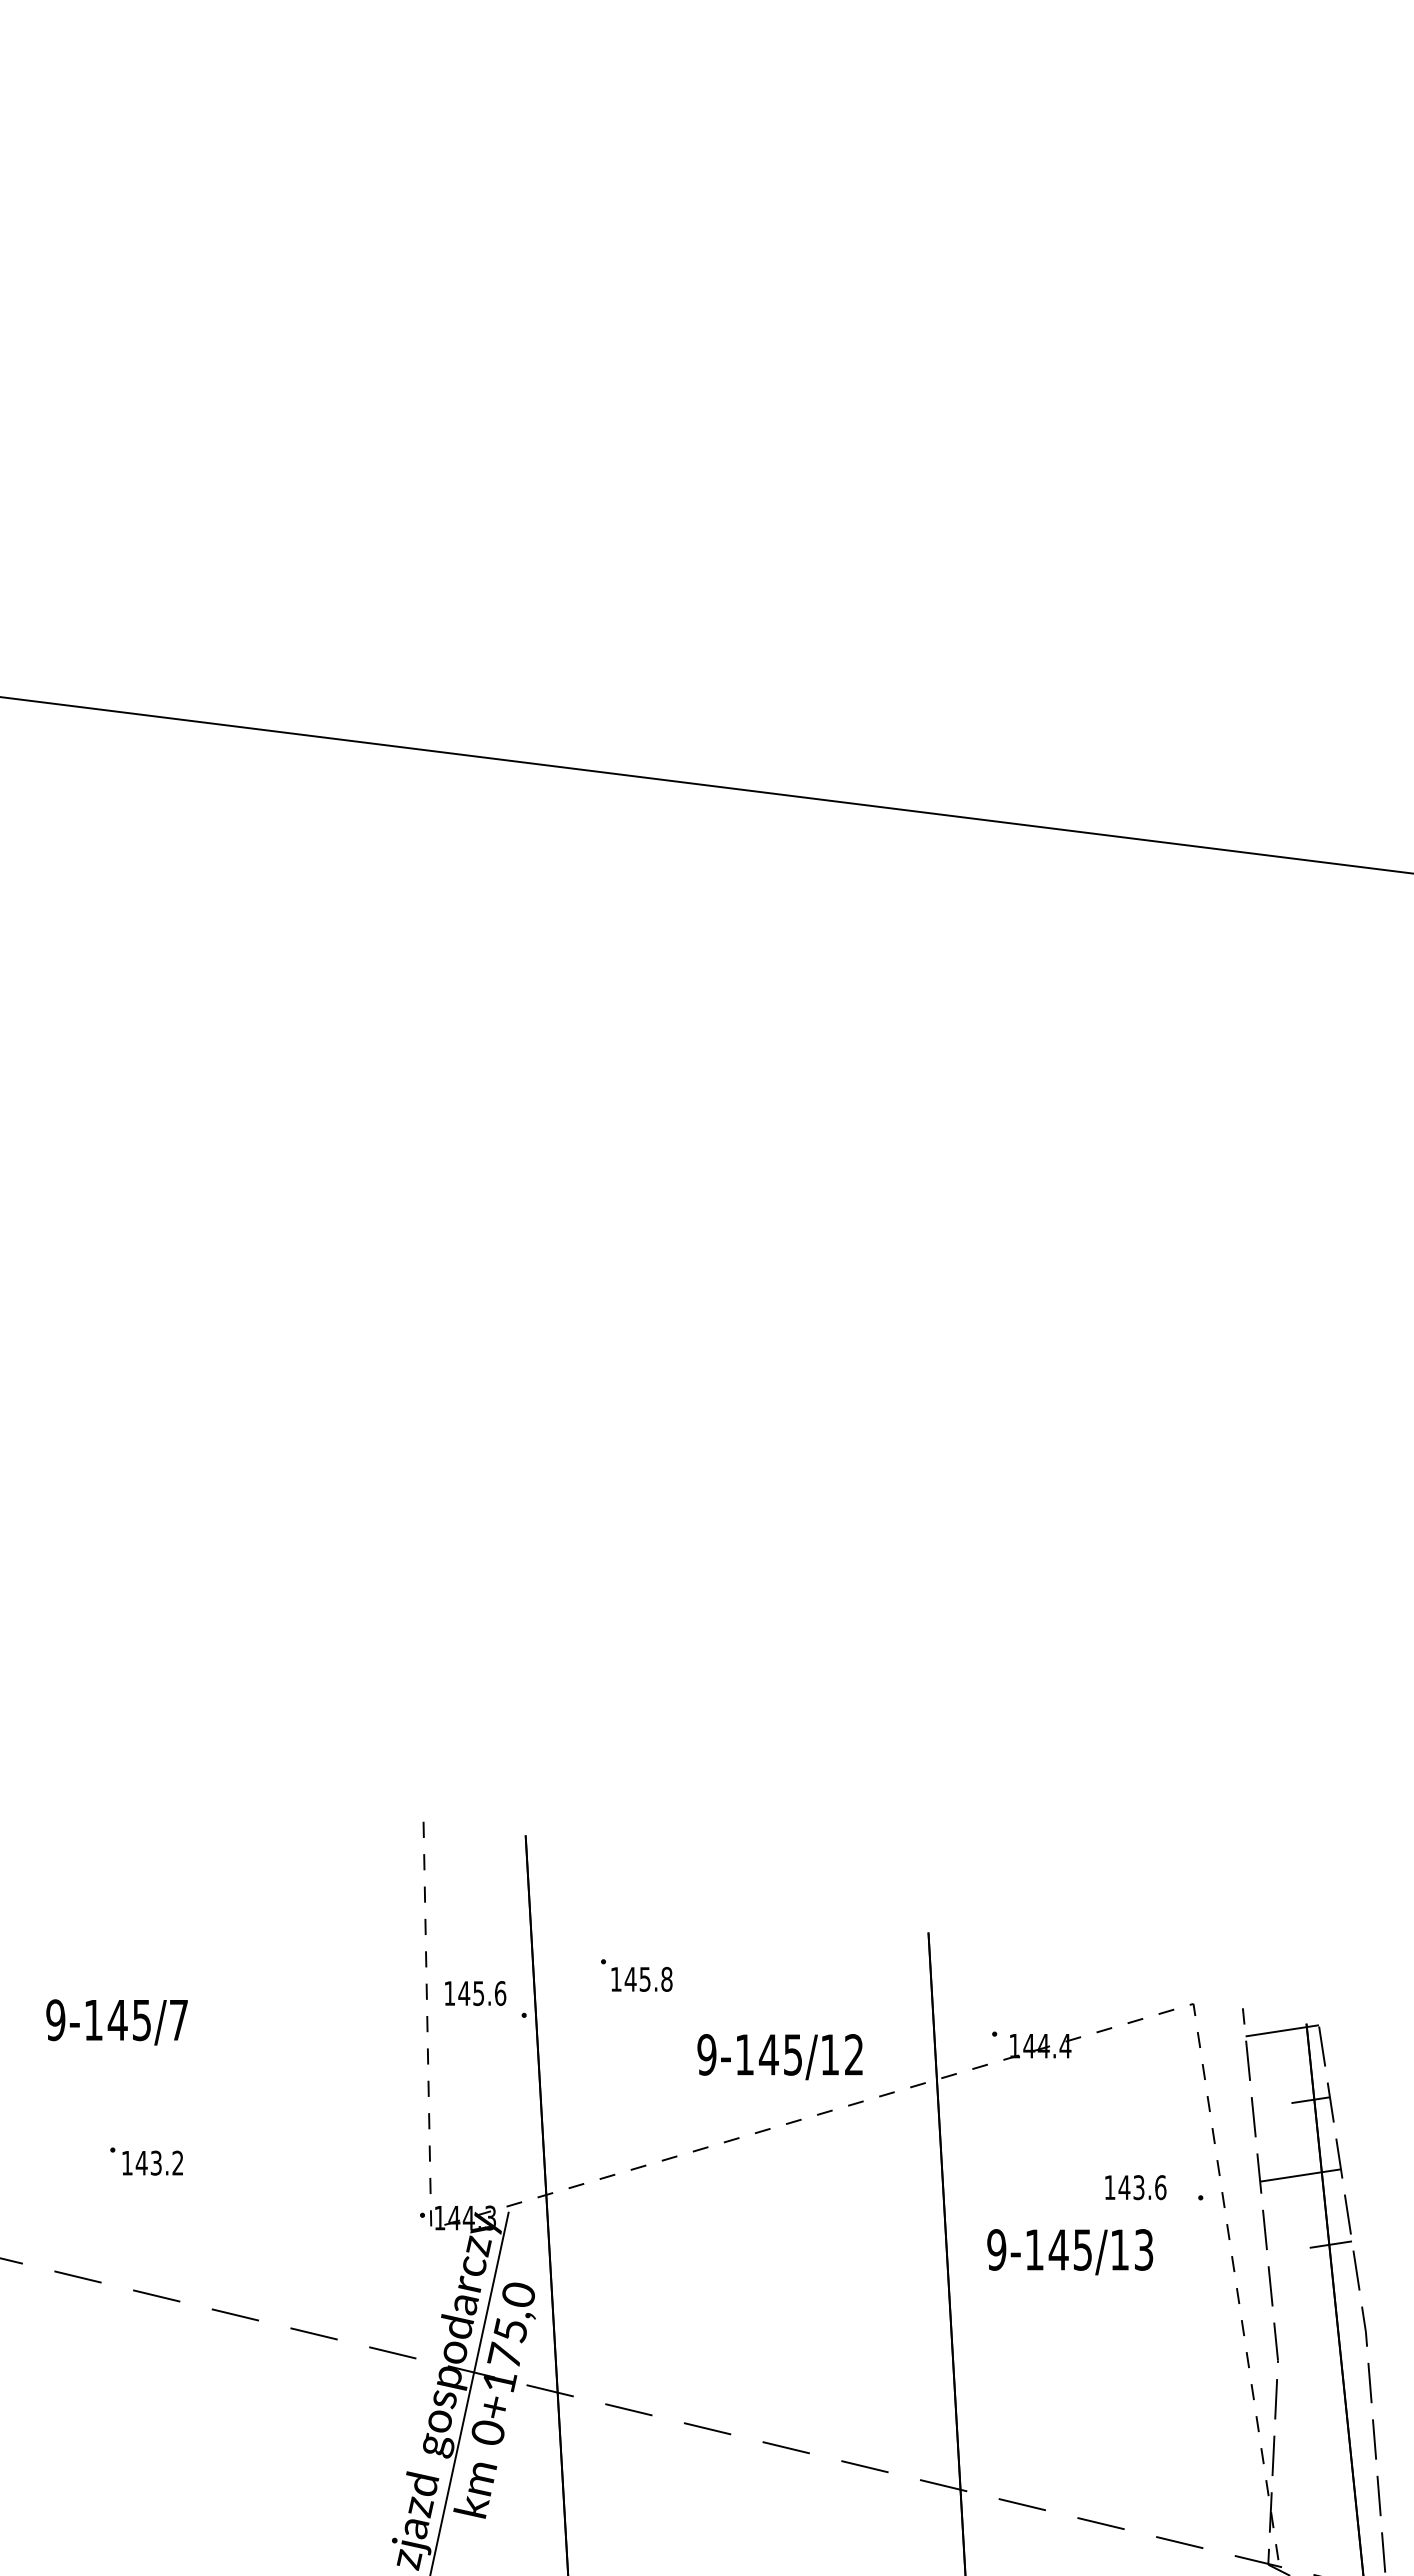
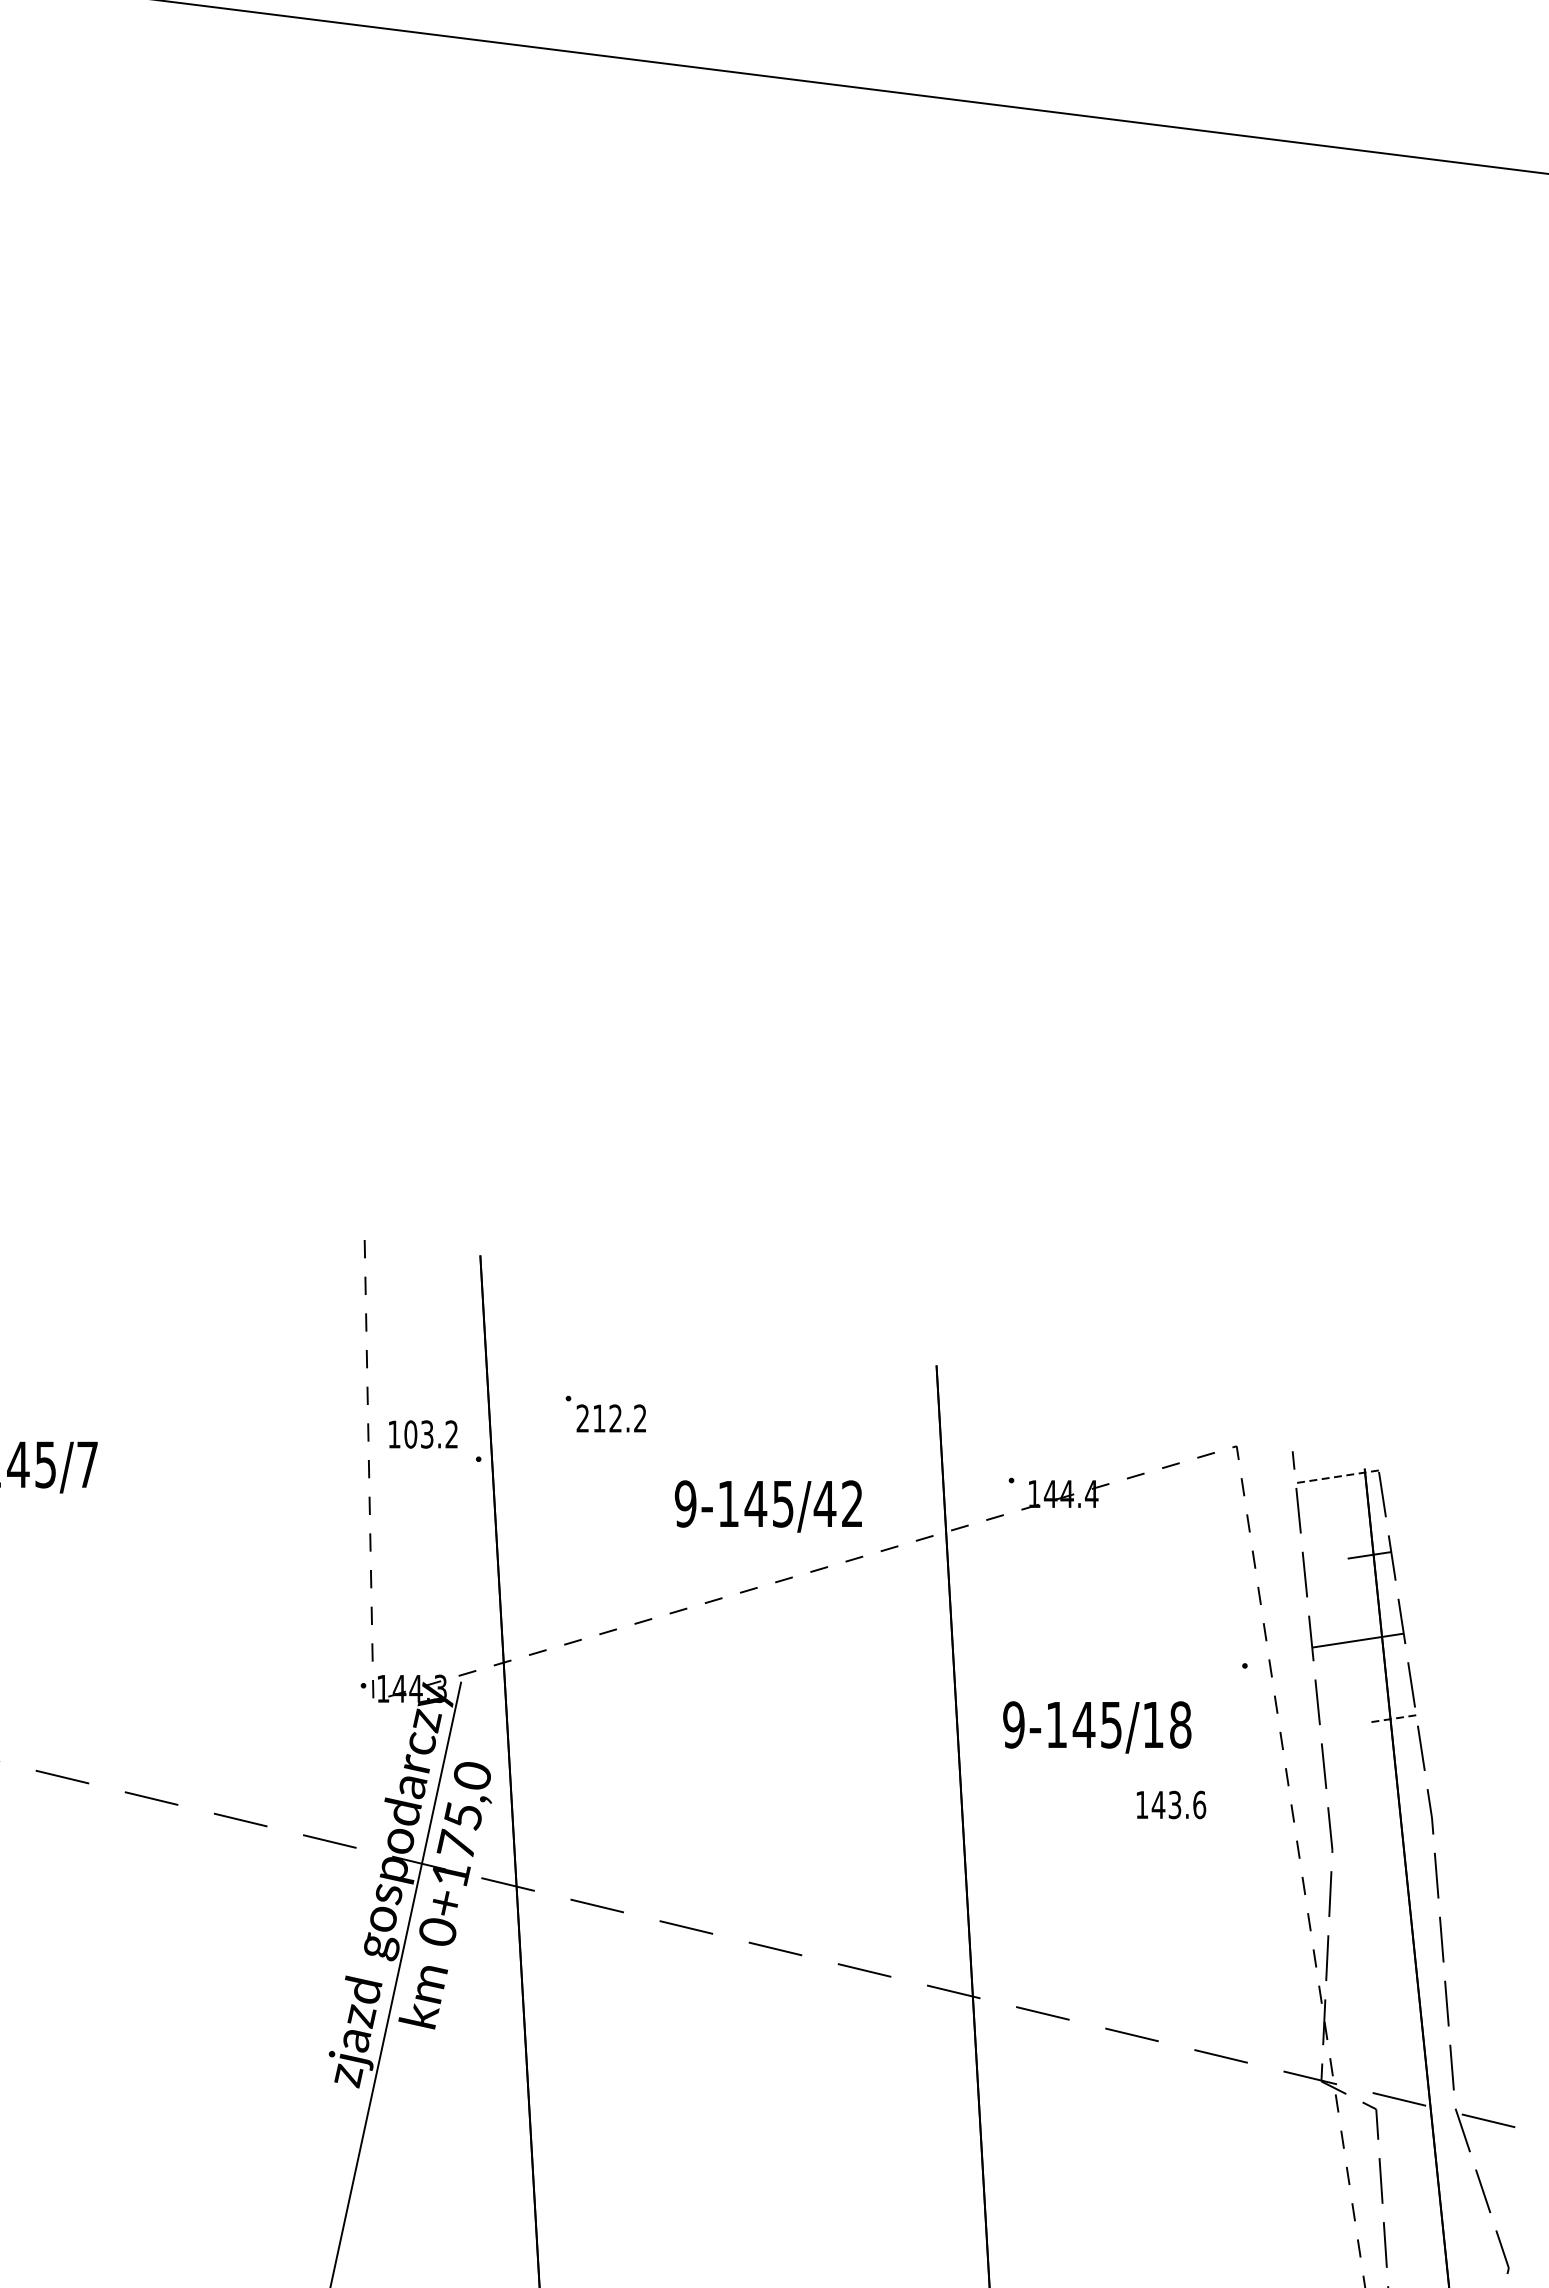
text: (641, 1978) -> (611, 1417), 145.8 -> 212.2
text: (482, 1993) -> (431, 1434), 145.6 -> 103.2
line: (1281, 2030) -> (1336, 1476), solid -> dashed
text: (830, 2054) -> (825, 1503), 9-145/12 -> 9-145/42
part: (146, 2161) -> (50, 1624), removed
text: (1135, 2187) -> (1171, 1804), moved
line: (1330, 2244) -> (1391, 1718), solid -> dashed
text: (1143, 2249) -> (1180, 1724), 9-145/13 -> 9-145/18

